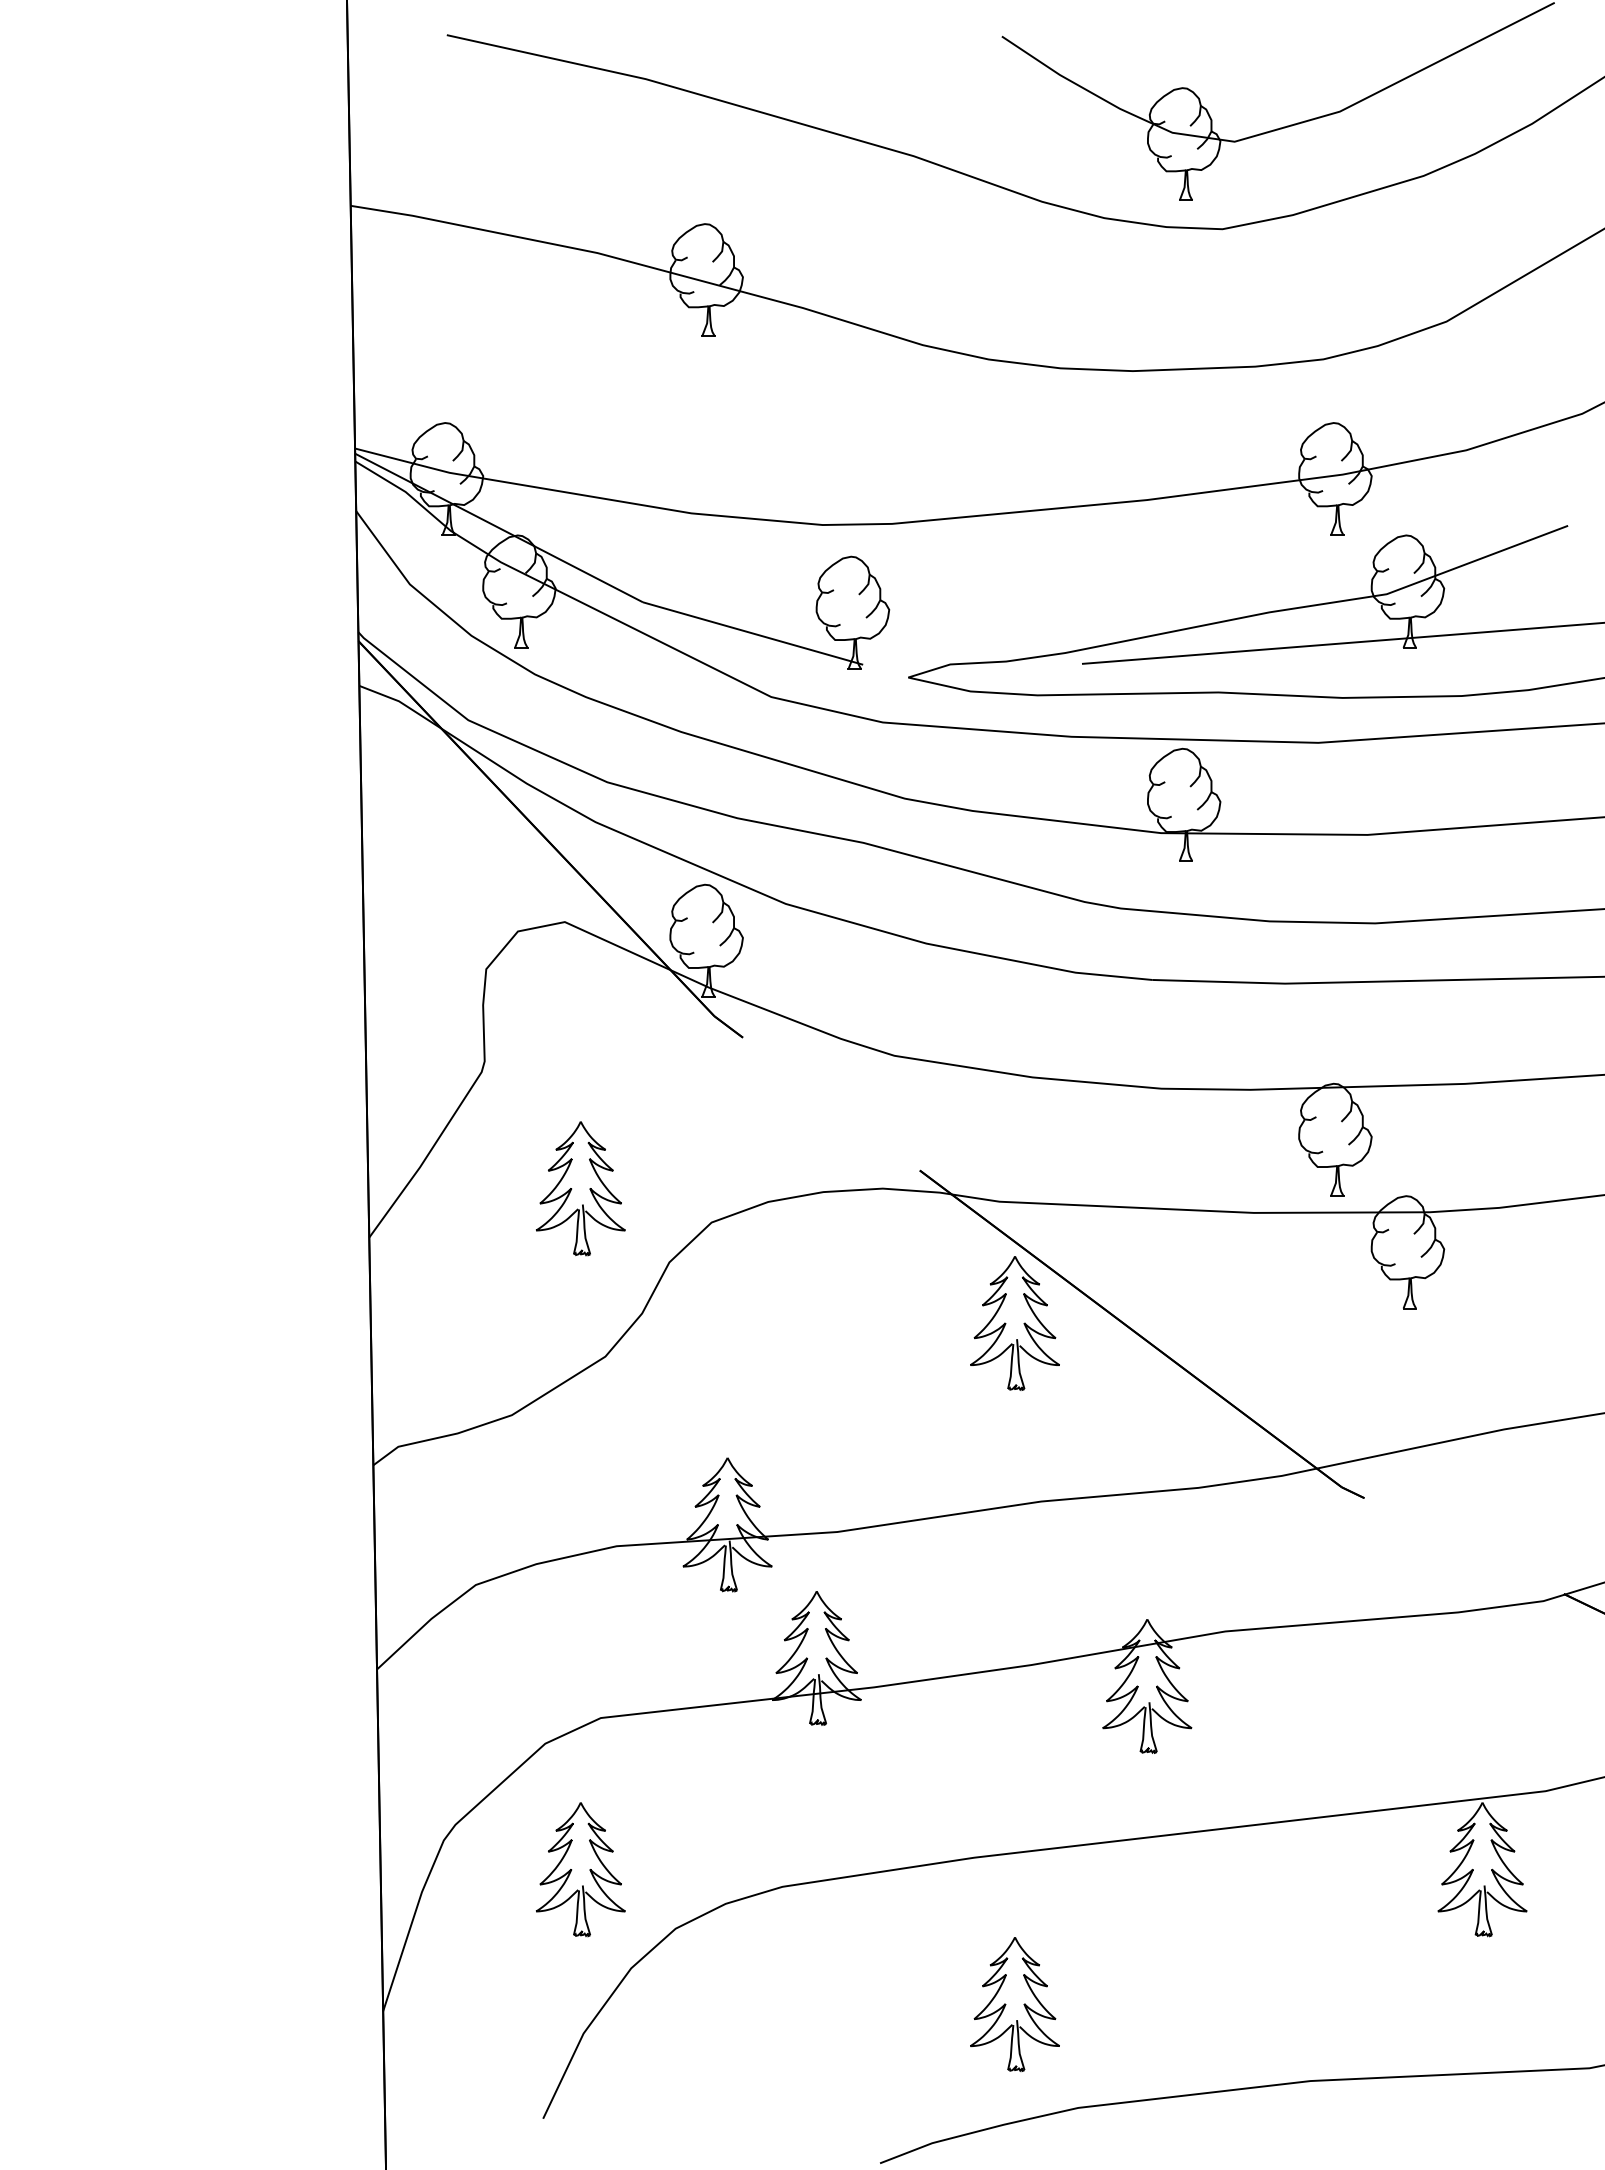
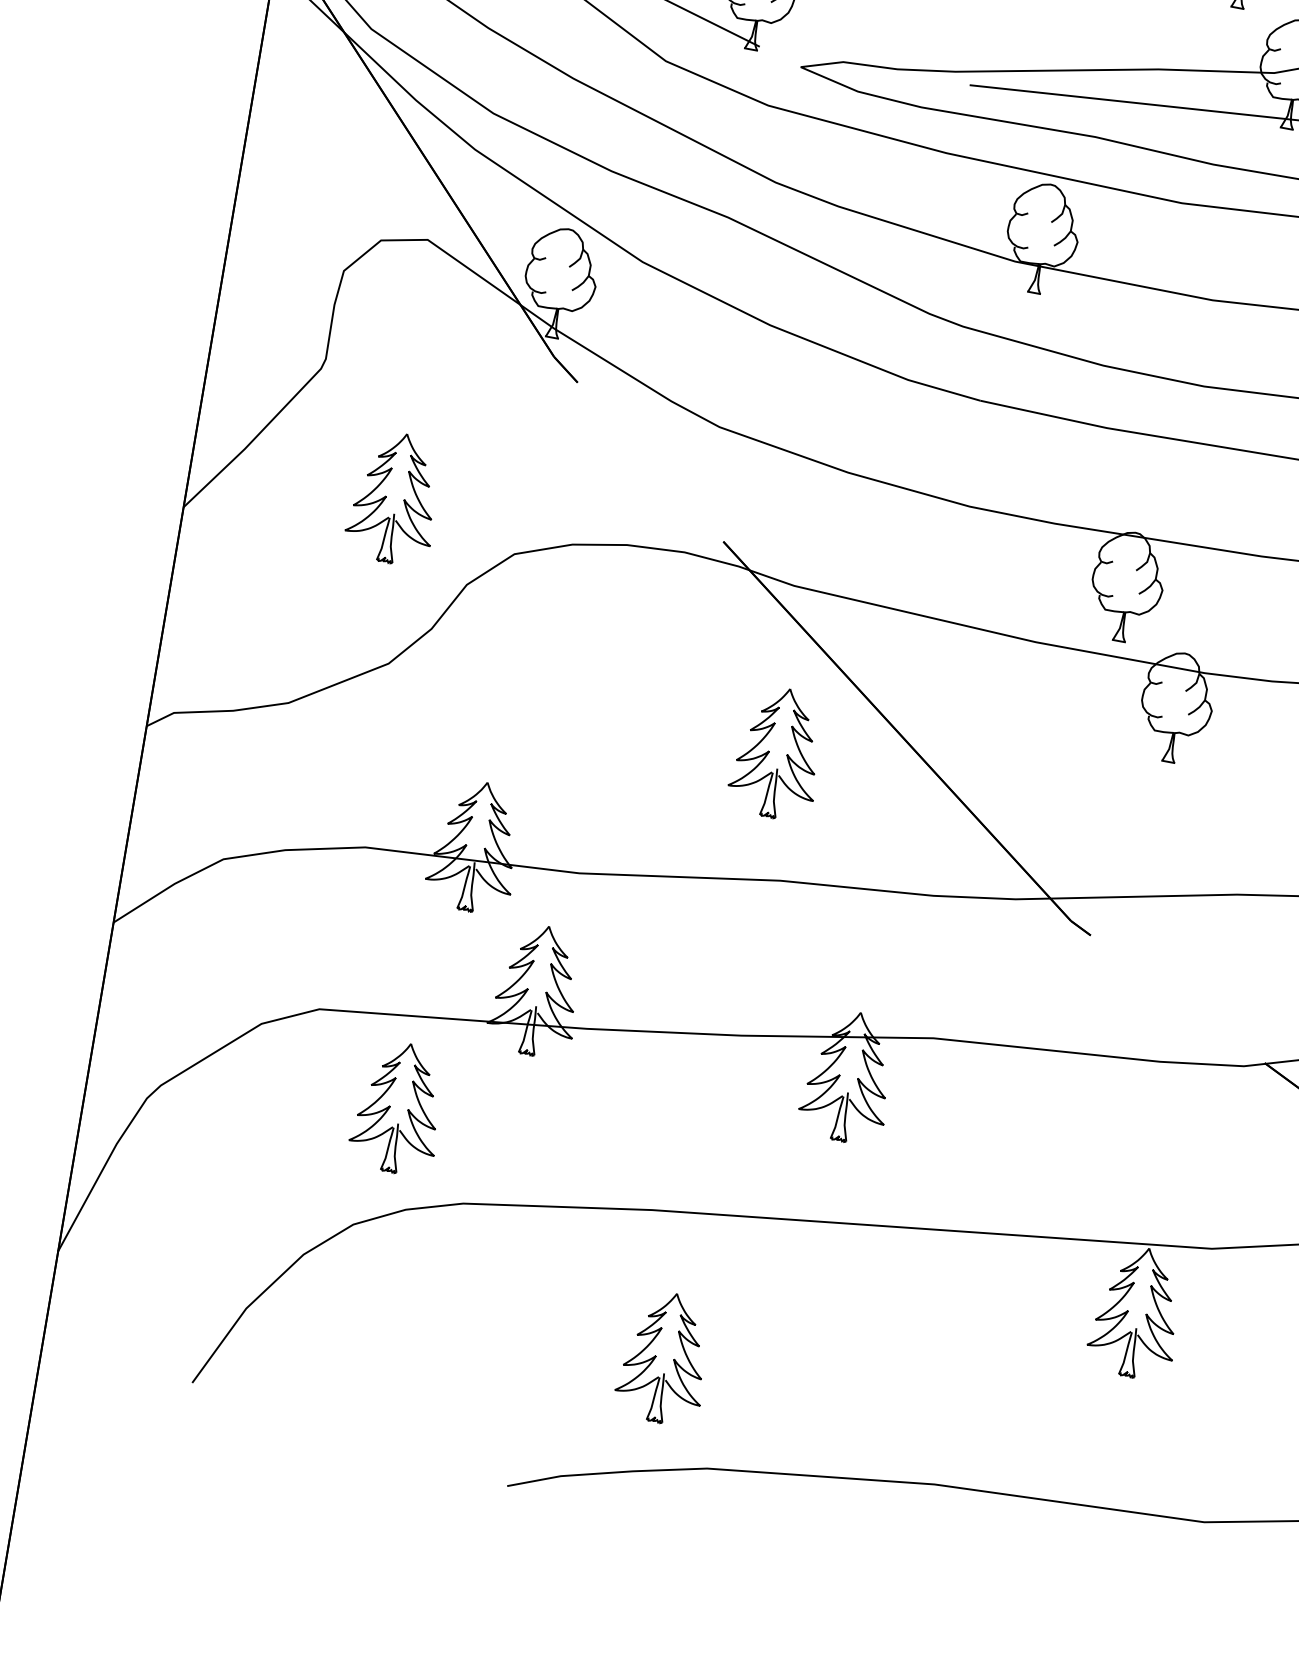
part: (1014, 1323) -> (777, 753), moved
part: (580, 1869) -> (398, 1107), moved

